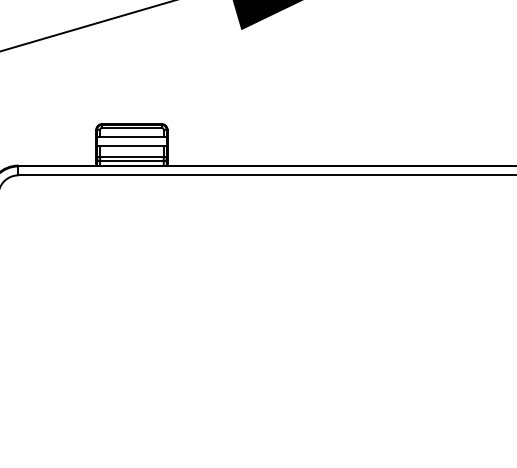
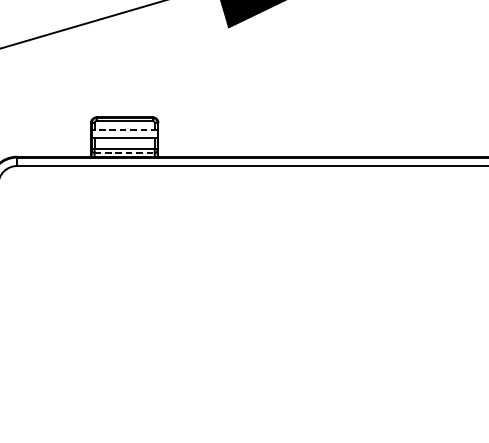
line: (131, 137) -> (124, 130), solid -> dashed
line: (131, 161) -> (124, 152), solid -> dashed

